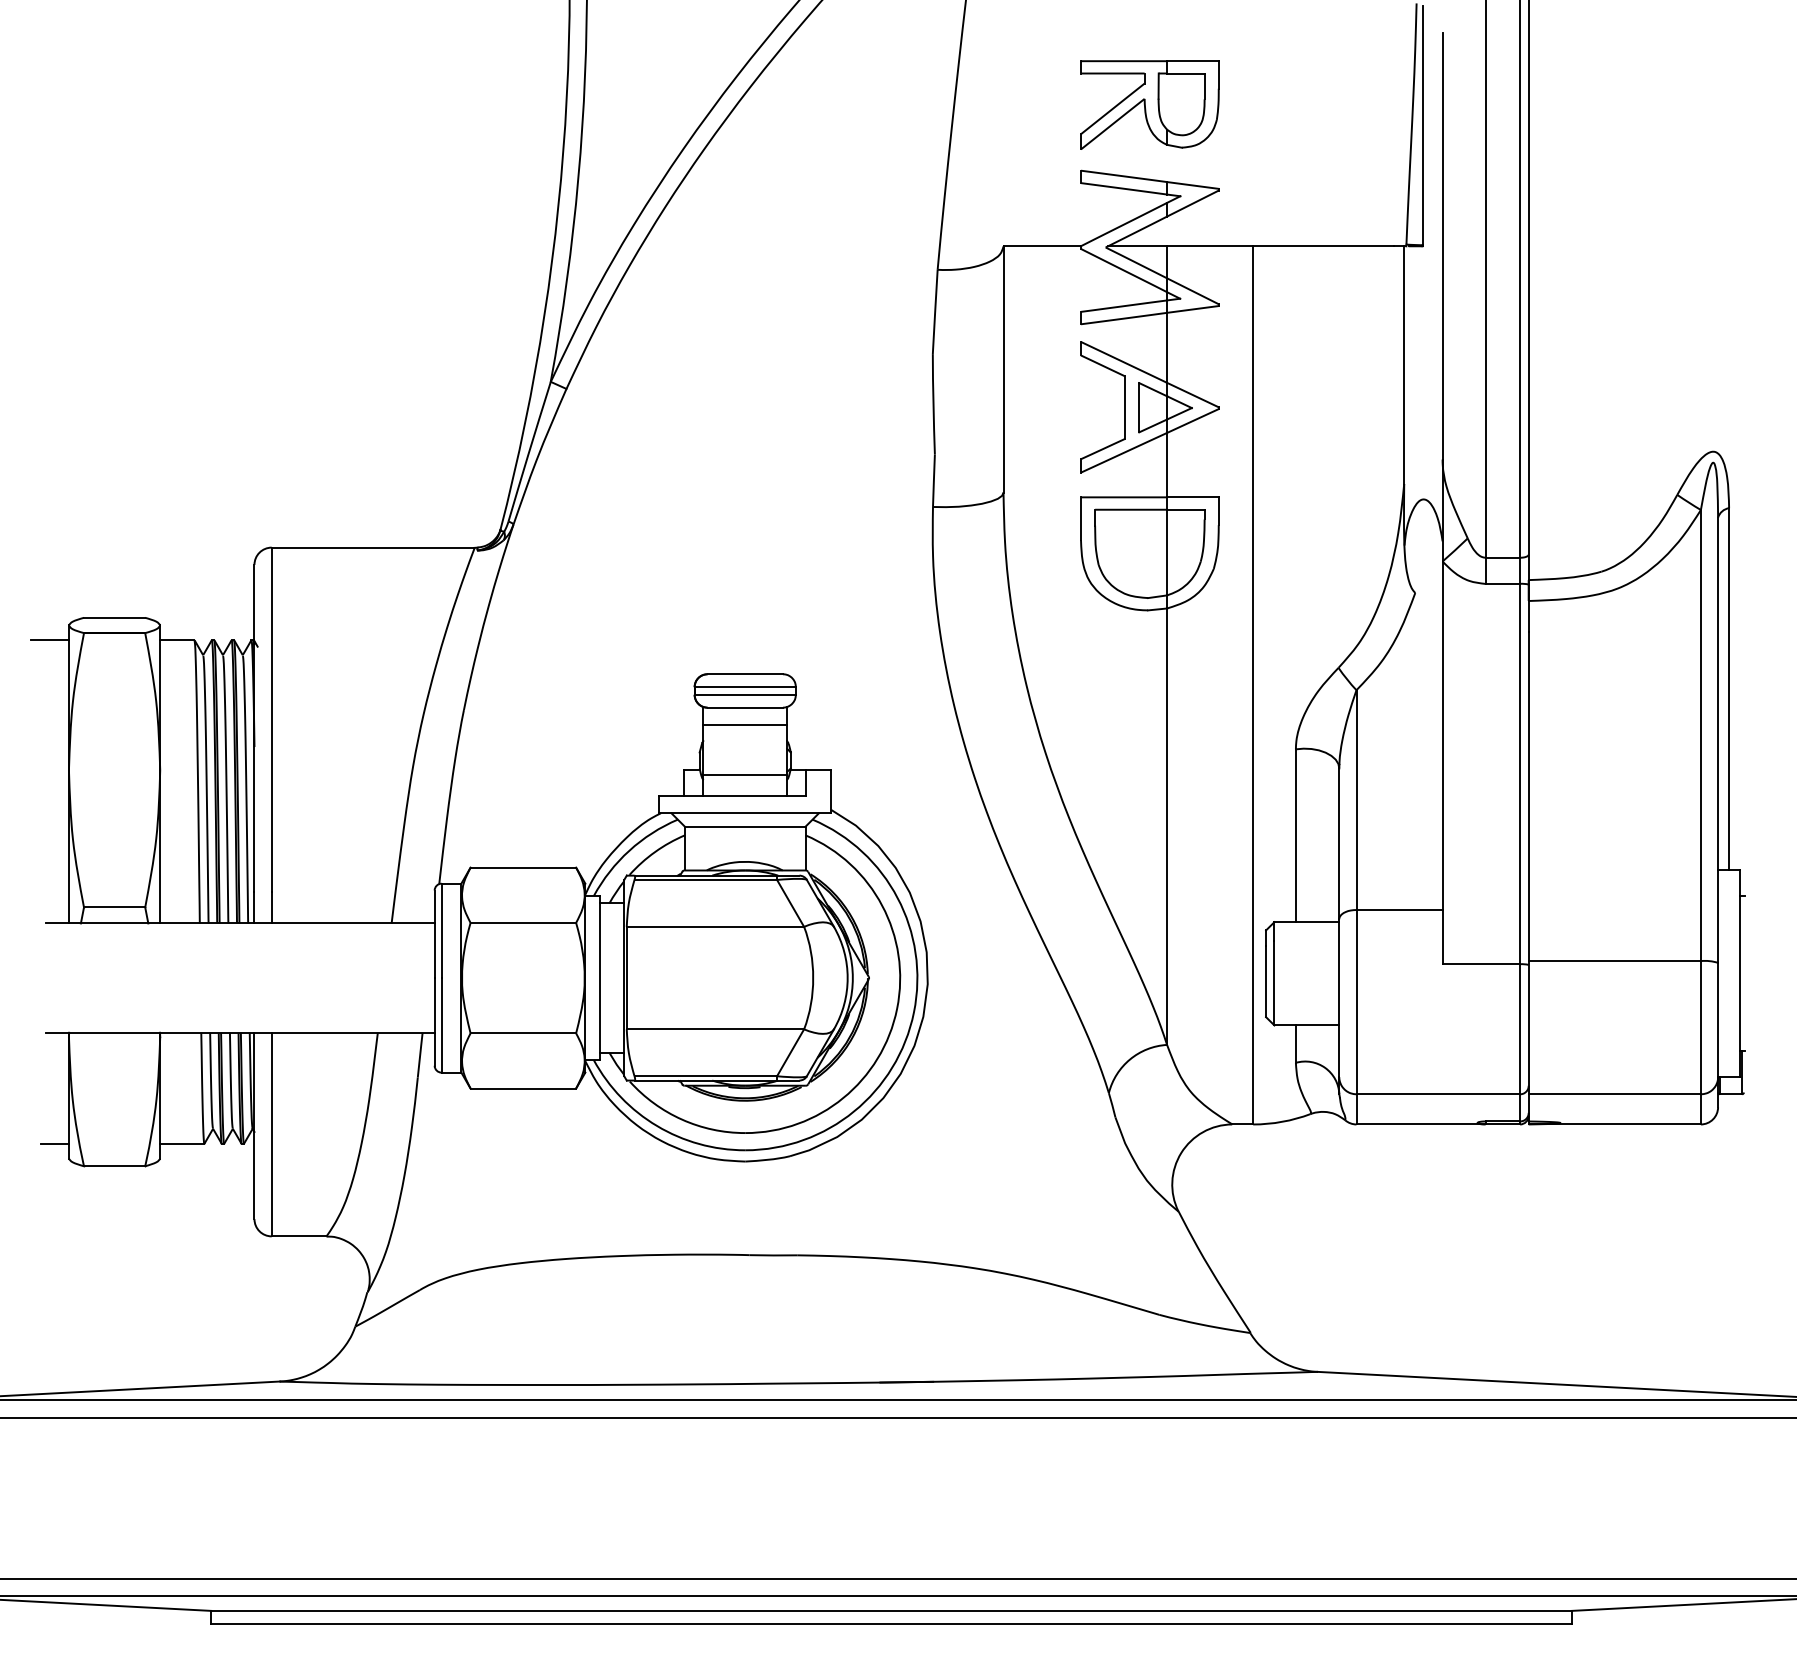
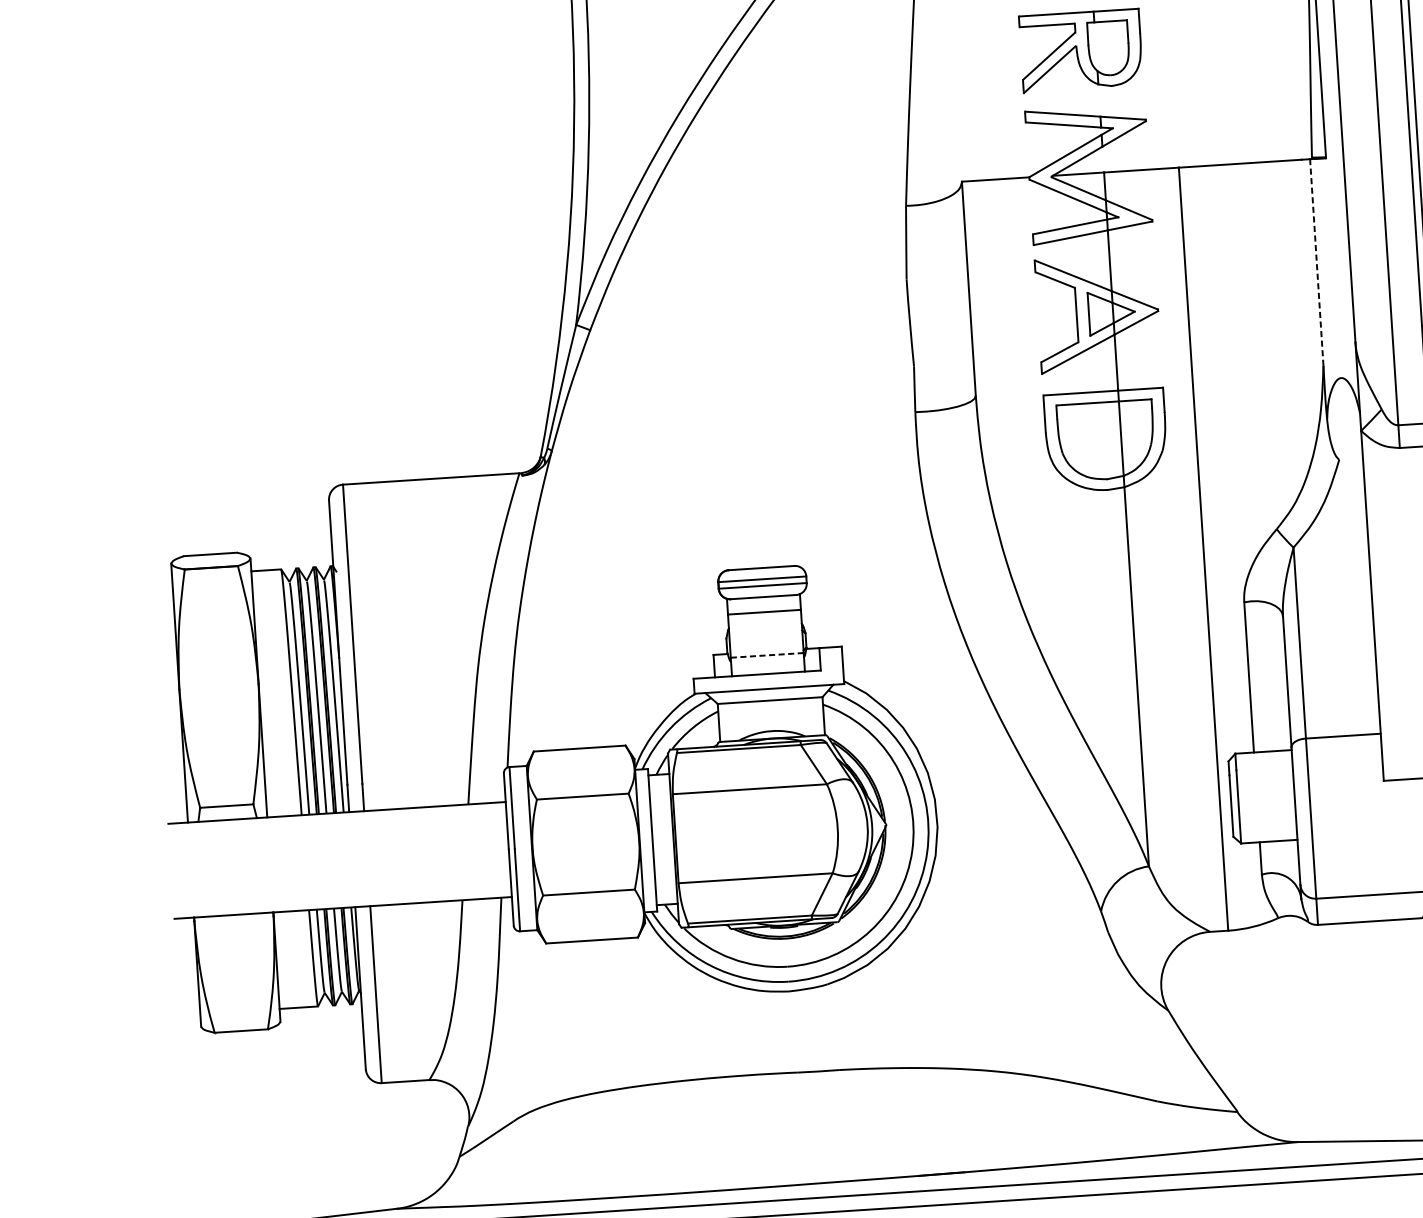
line: (1404, 365) -> (1317, 262), solid -> dashed
line: (49, 640) -> (155, 577), removed
line: (745, 774) -> (767, 655), solid -> dashed
line: (54, 1143) -> (187, 1014), removed

